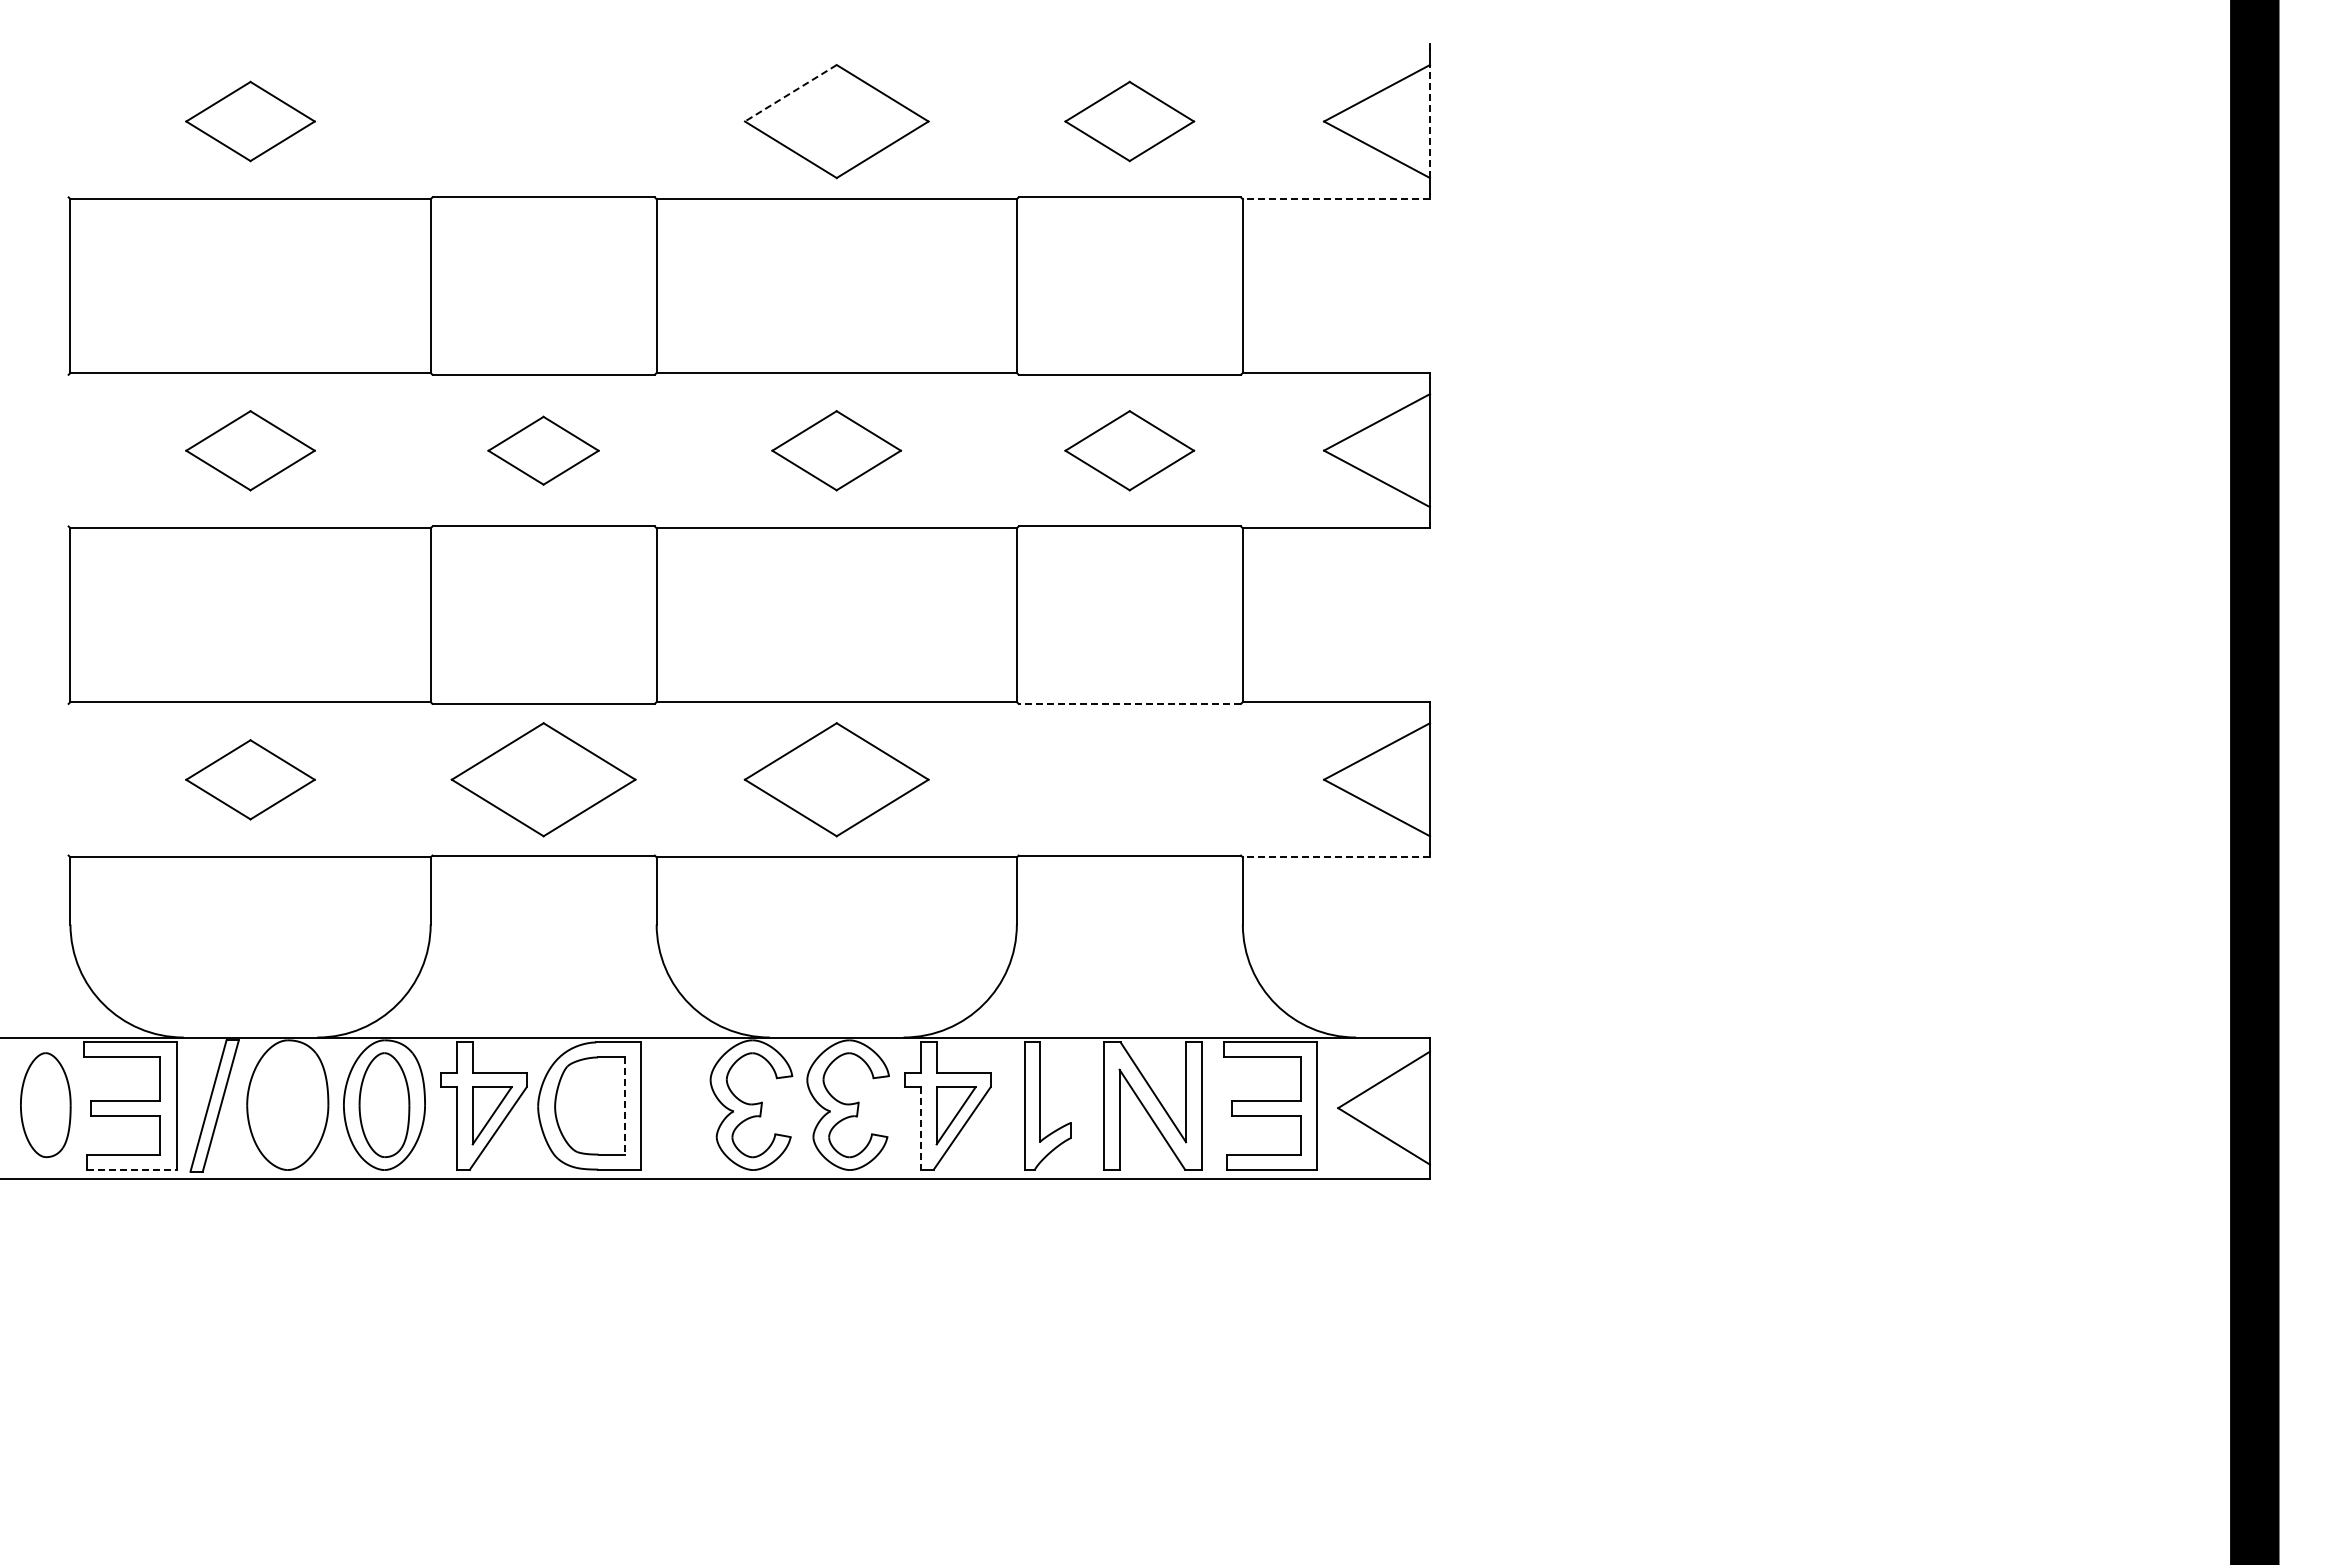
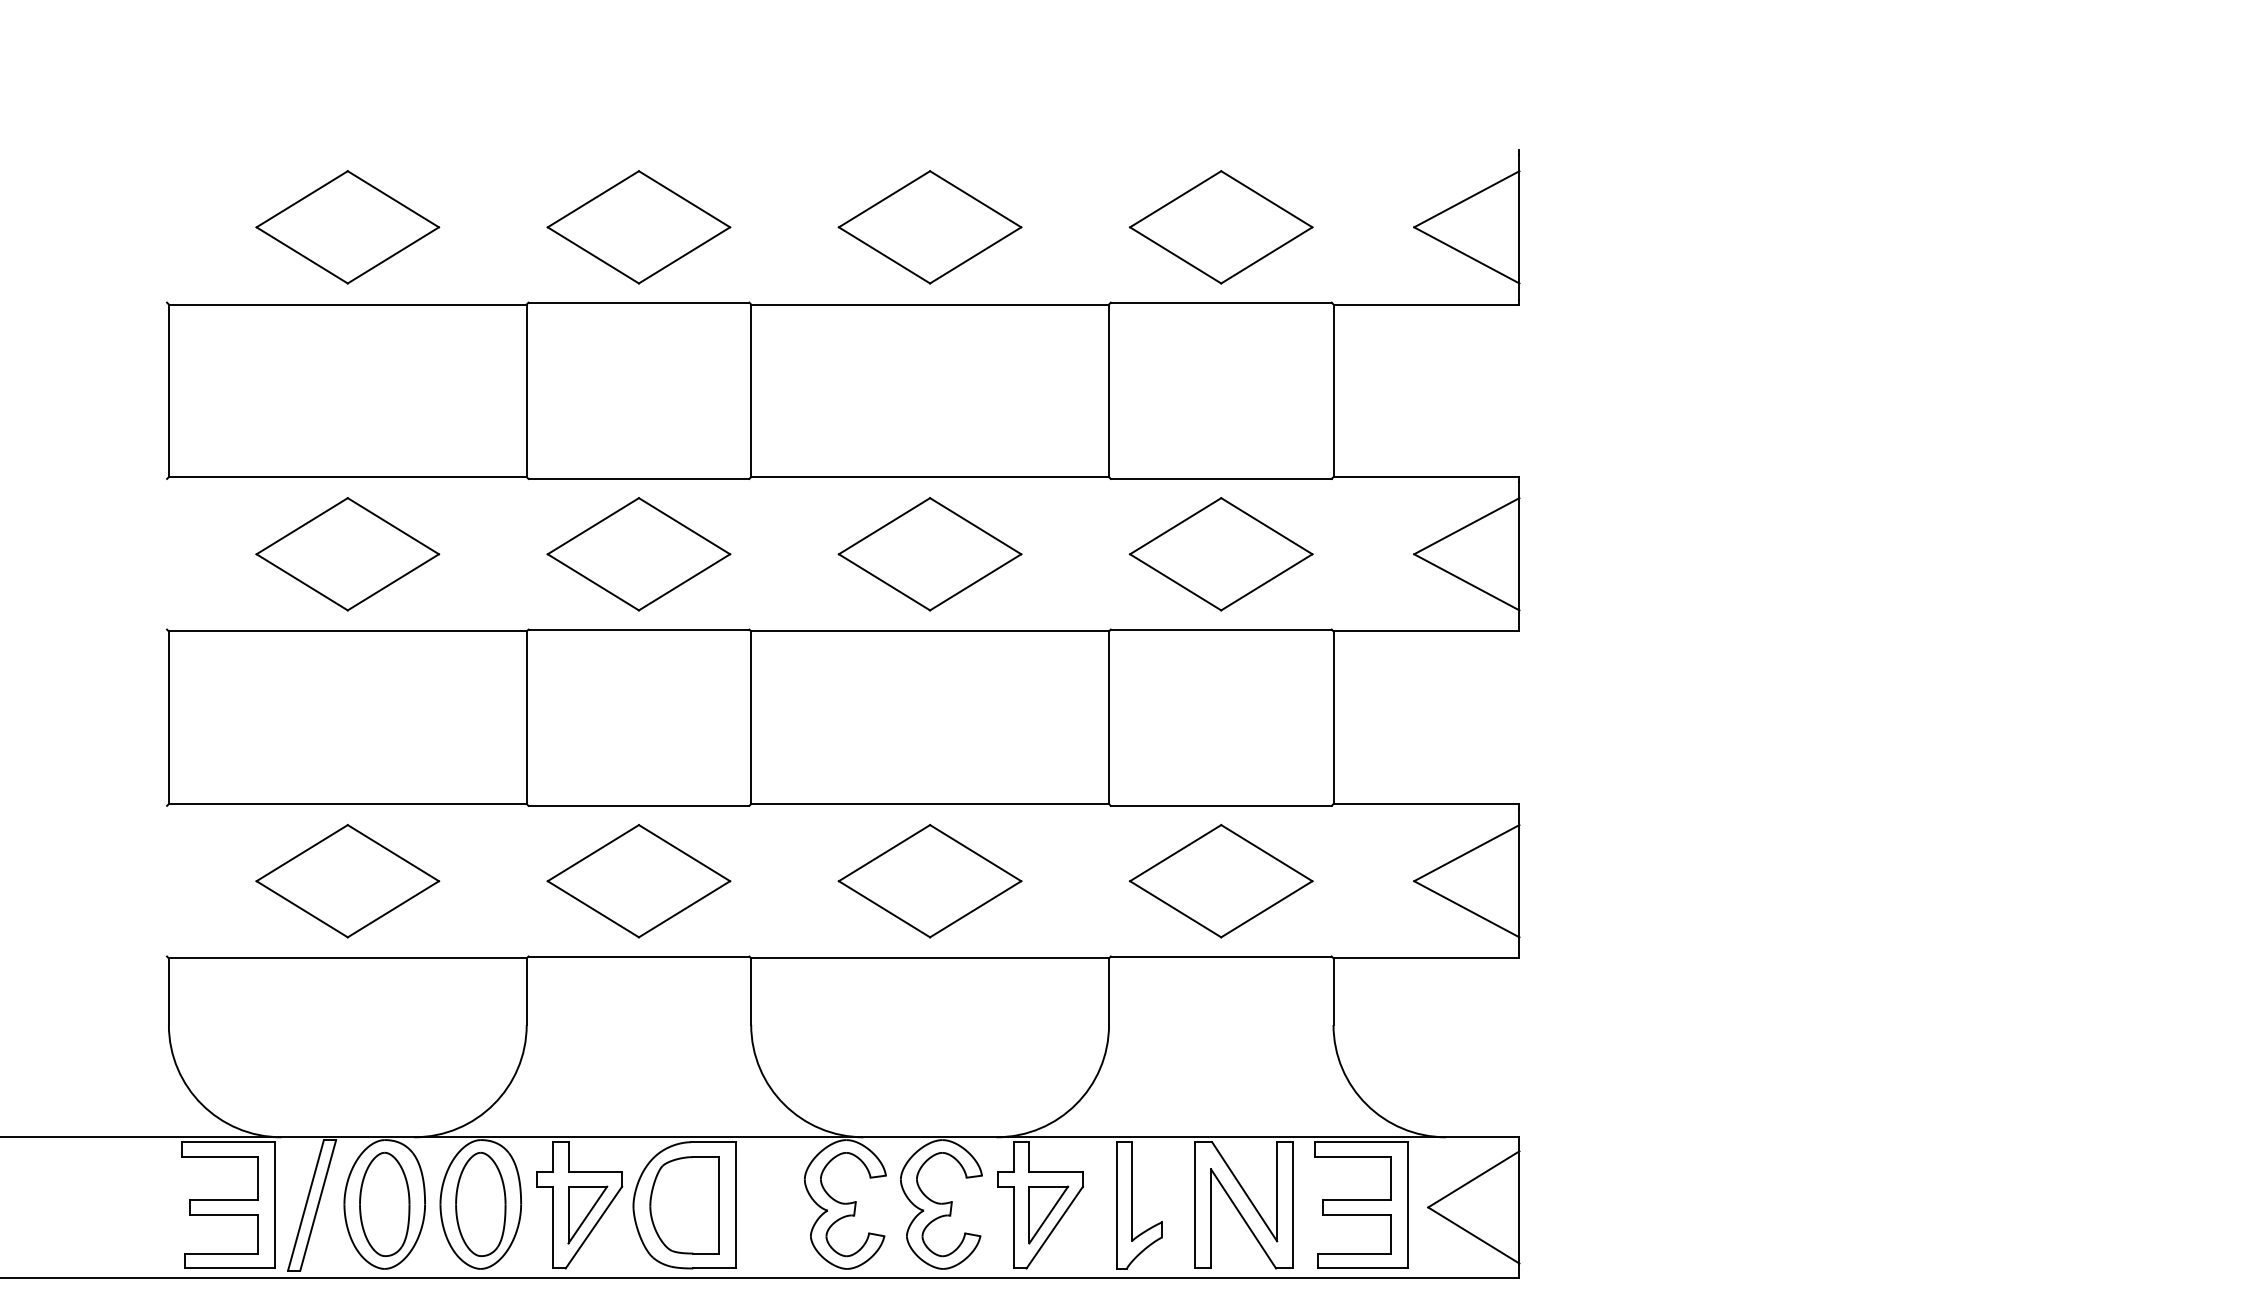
line: (790, 93) -> (884, 199), dashed -> solid
part: (250, 121) -> (347, 227), size x1.43
part: (543, 121) -> (638, 227), added
part: (1129, 121) -> (1220, 227), size x1.43
line: (1430, 121) -> (1519, 227), dashed -> solid
line: (1336, 199) -> (1426, 304), dashed -> solid
part: (250, 450) -> (347, 554), size x1.43
part: (543, 450) -> (638, 554), size x1.67
part: (836, 450) -> (929, 554), size x1.43
part: (1129, 450) -> (1220, 554), size x1.43
line: (1129, 703) -> (1220, 805), dashed -> solid
part: (250, 779) -> (347, 880), size x1.43
part: (1129, 779) -> (1220, 880), added
line: (1336, 857) -> (1426, 958), dashed -> solid
part: (45, 1105) -> (384, 1204), moved
line: (624, 1106) -> (719, 1205), dashed -> solid
line: (921, 1128) -> (1014, 1227), dashed -> solid
line: (132, 1169) -> (230, 1268), dashed -> solid

